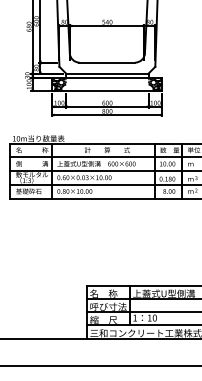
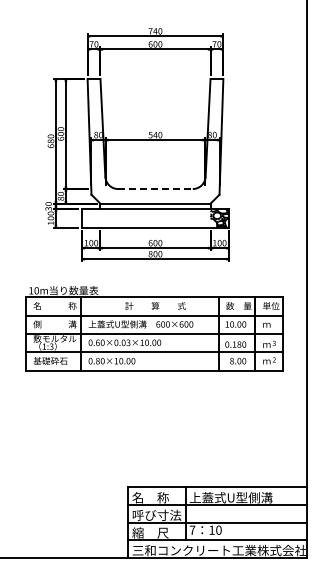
line: (107, 62) -> (155, 189), solid -> dashed
hatch: (59, 84) -> (91, 218), removed
text: (135, 317) -> (192, 529), 1 -> 7

